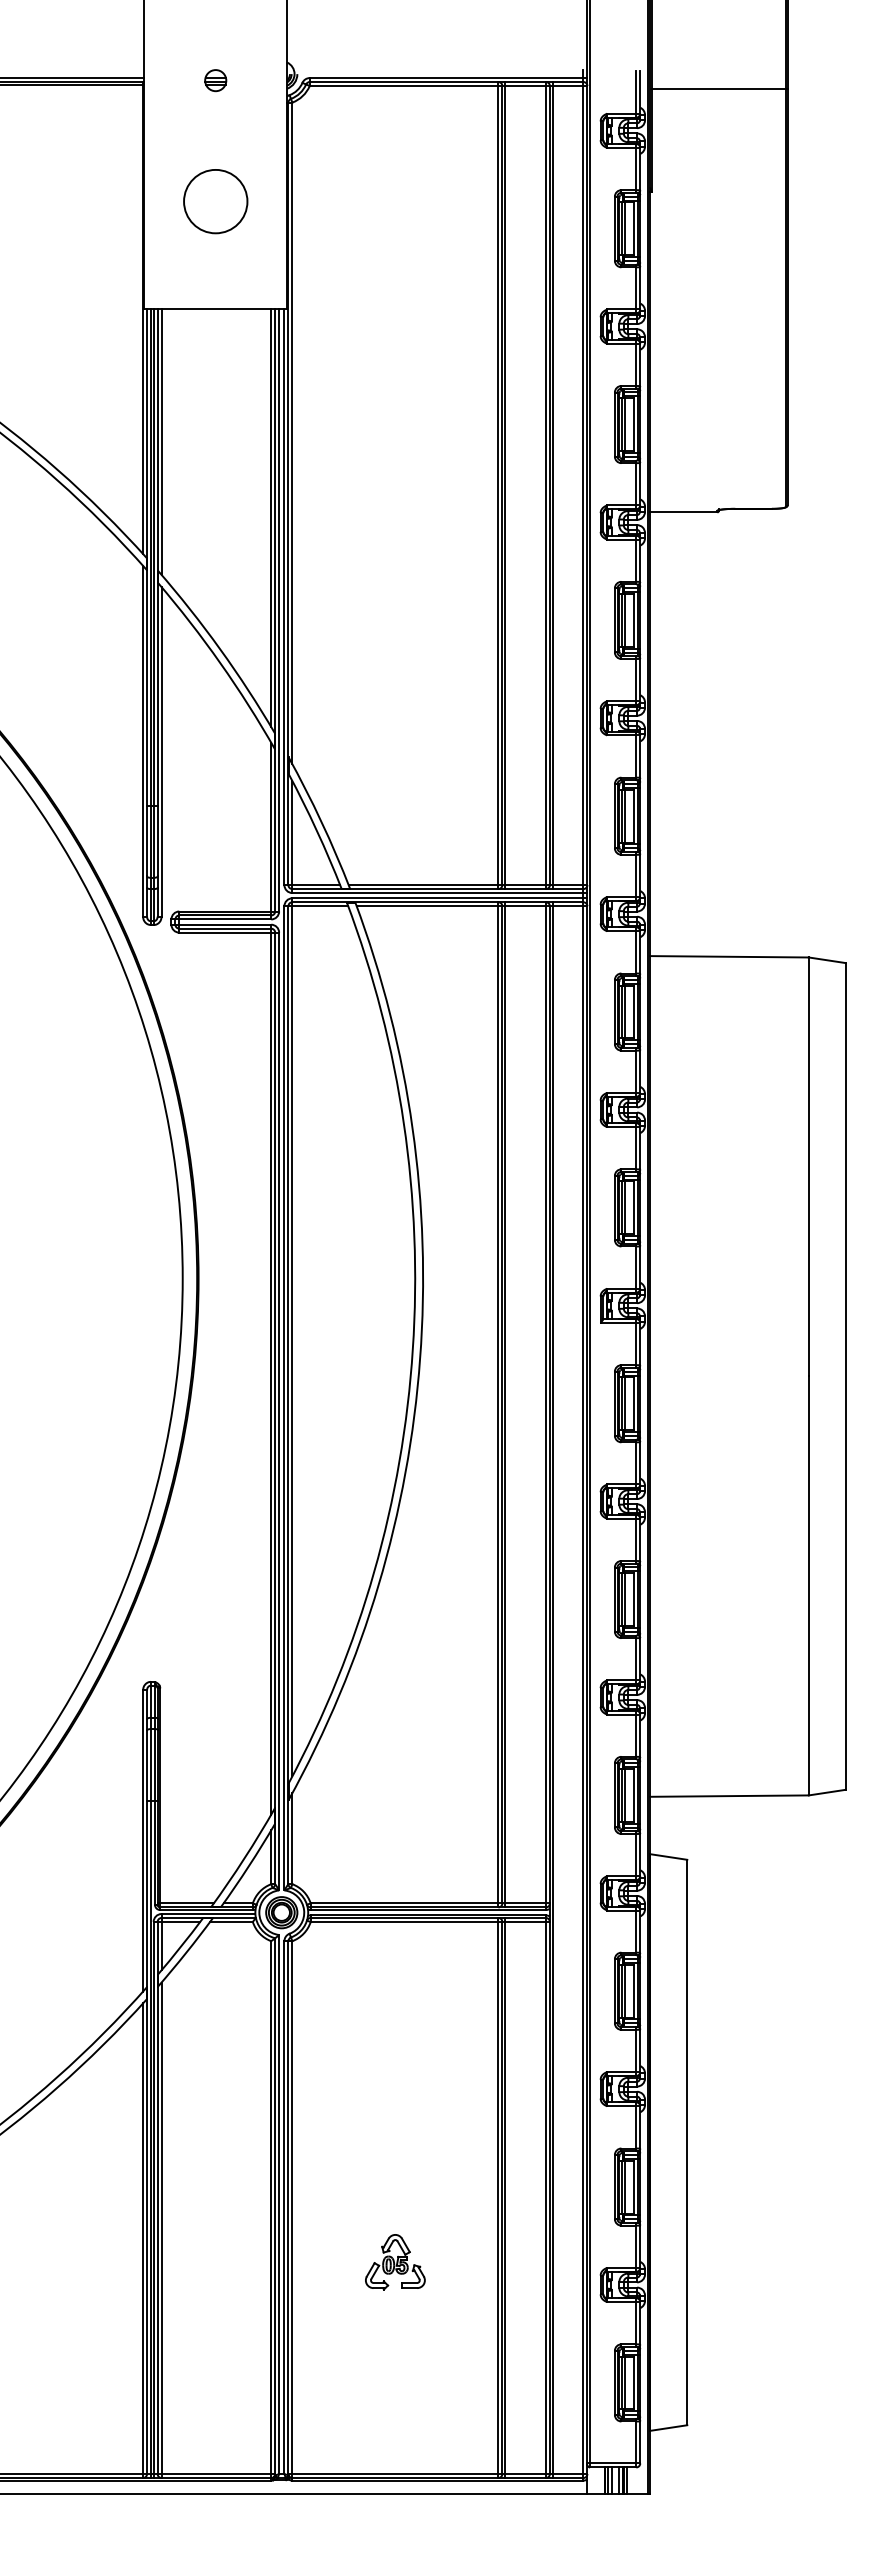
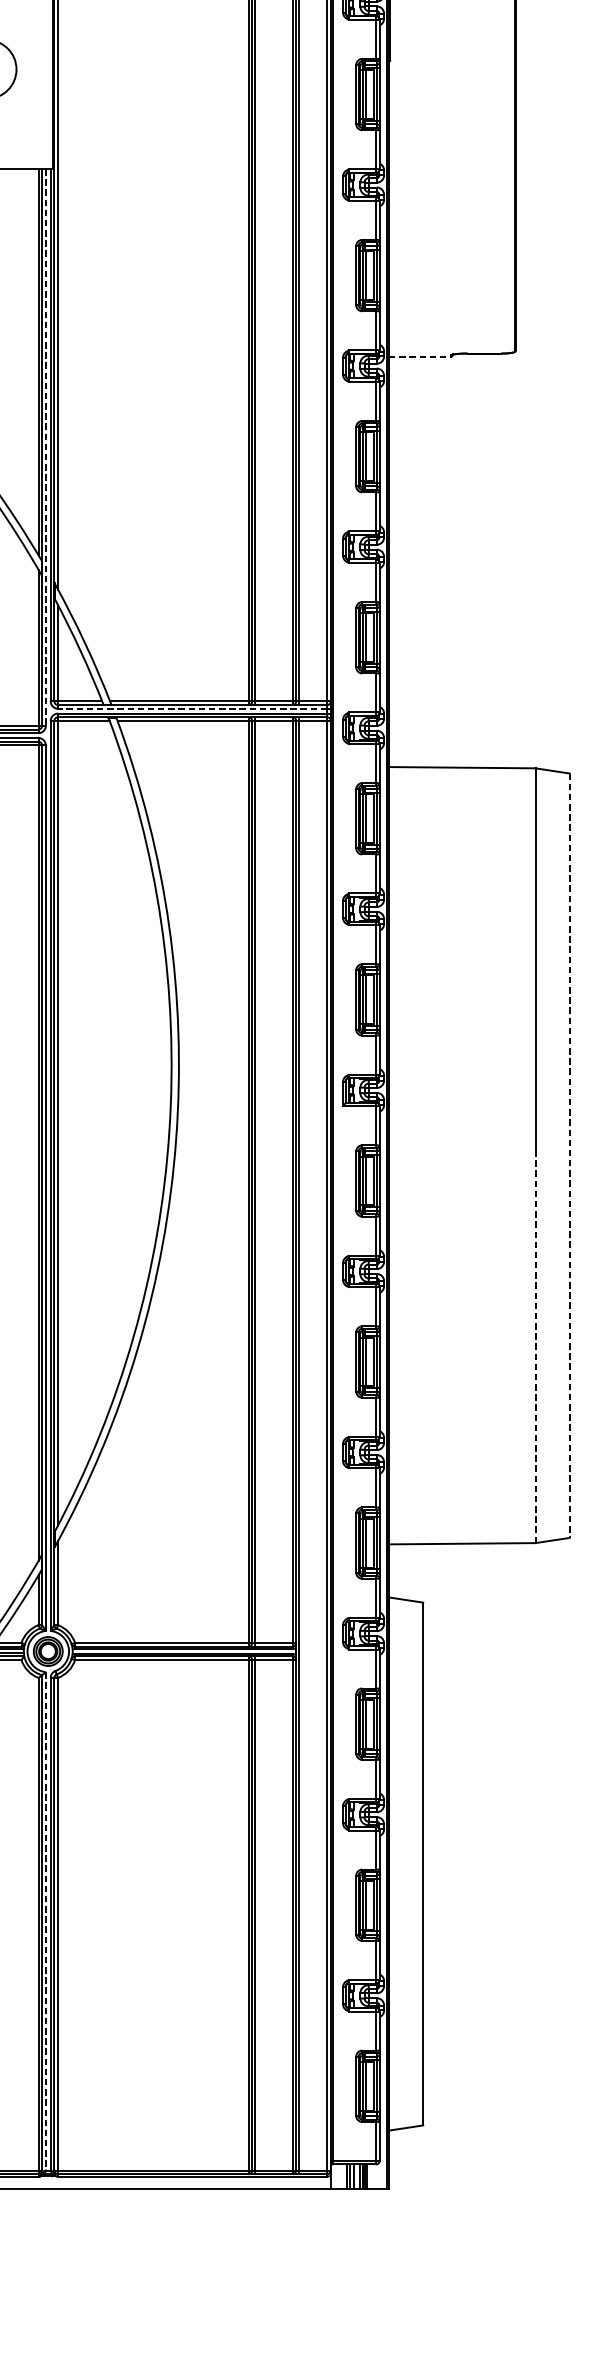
line: (683, 512) -> (419, 356), solid -> dashed
line: (279, 610) -> (46, 447), solid -> dashed
line: (437, 893) -> (192, 709), solid -> dashed
line: (845, 1376) -> (569, 1155), solid -> dashed
line: (808, 1585) -> (535, 1349), solid -> dashed
line: (279, 2204) -> (46, 1921), solid -> dashed
part: (395, 2262) -> (153, 1974), removed

